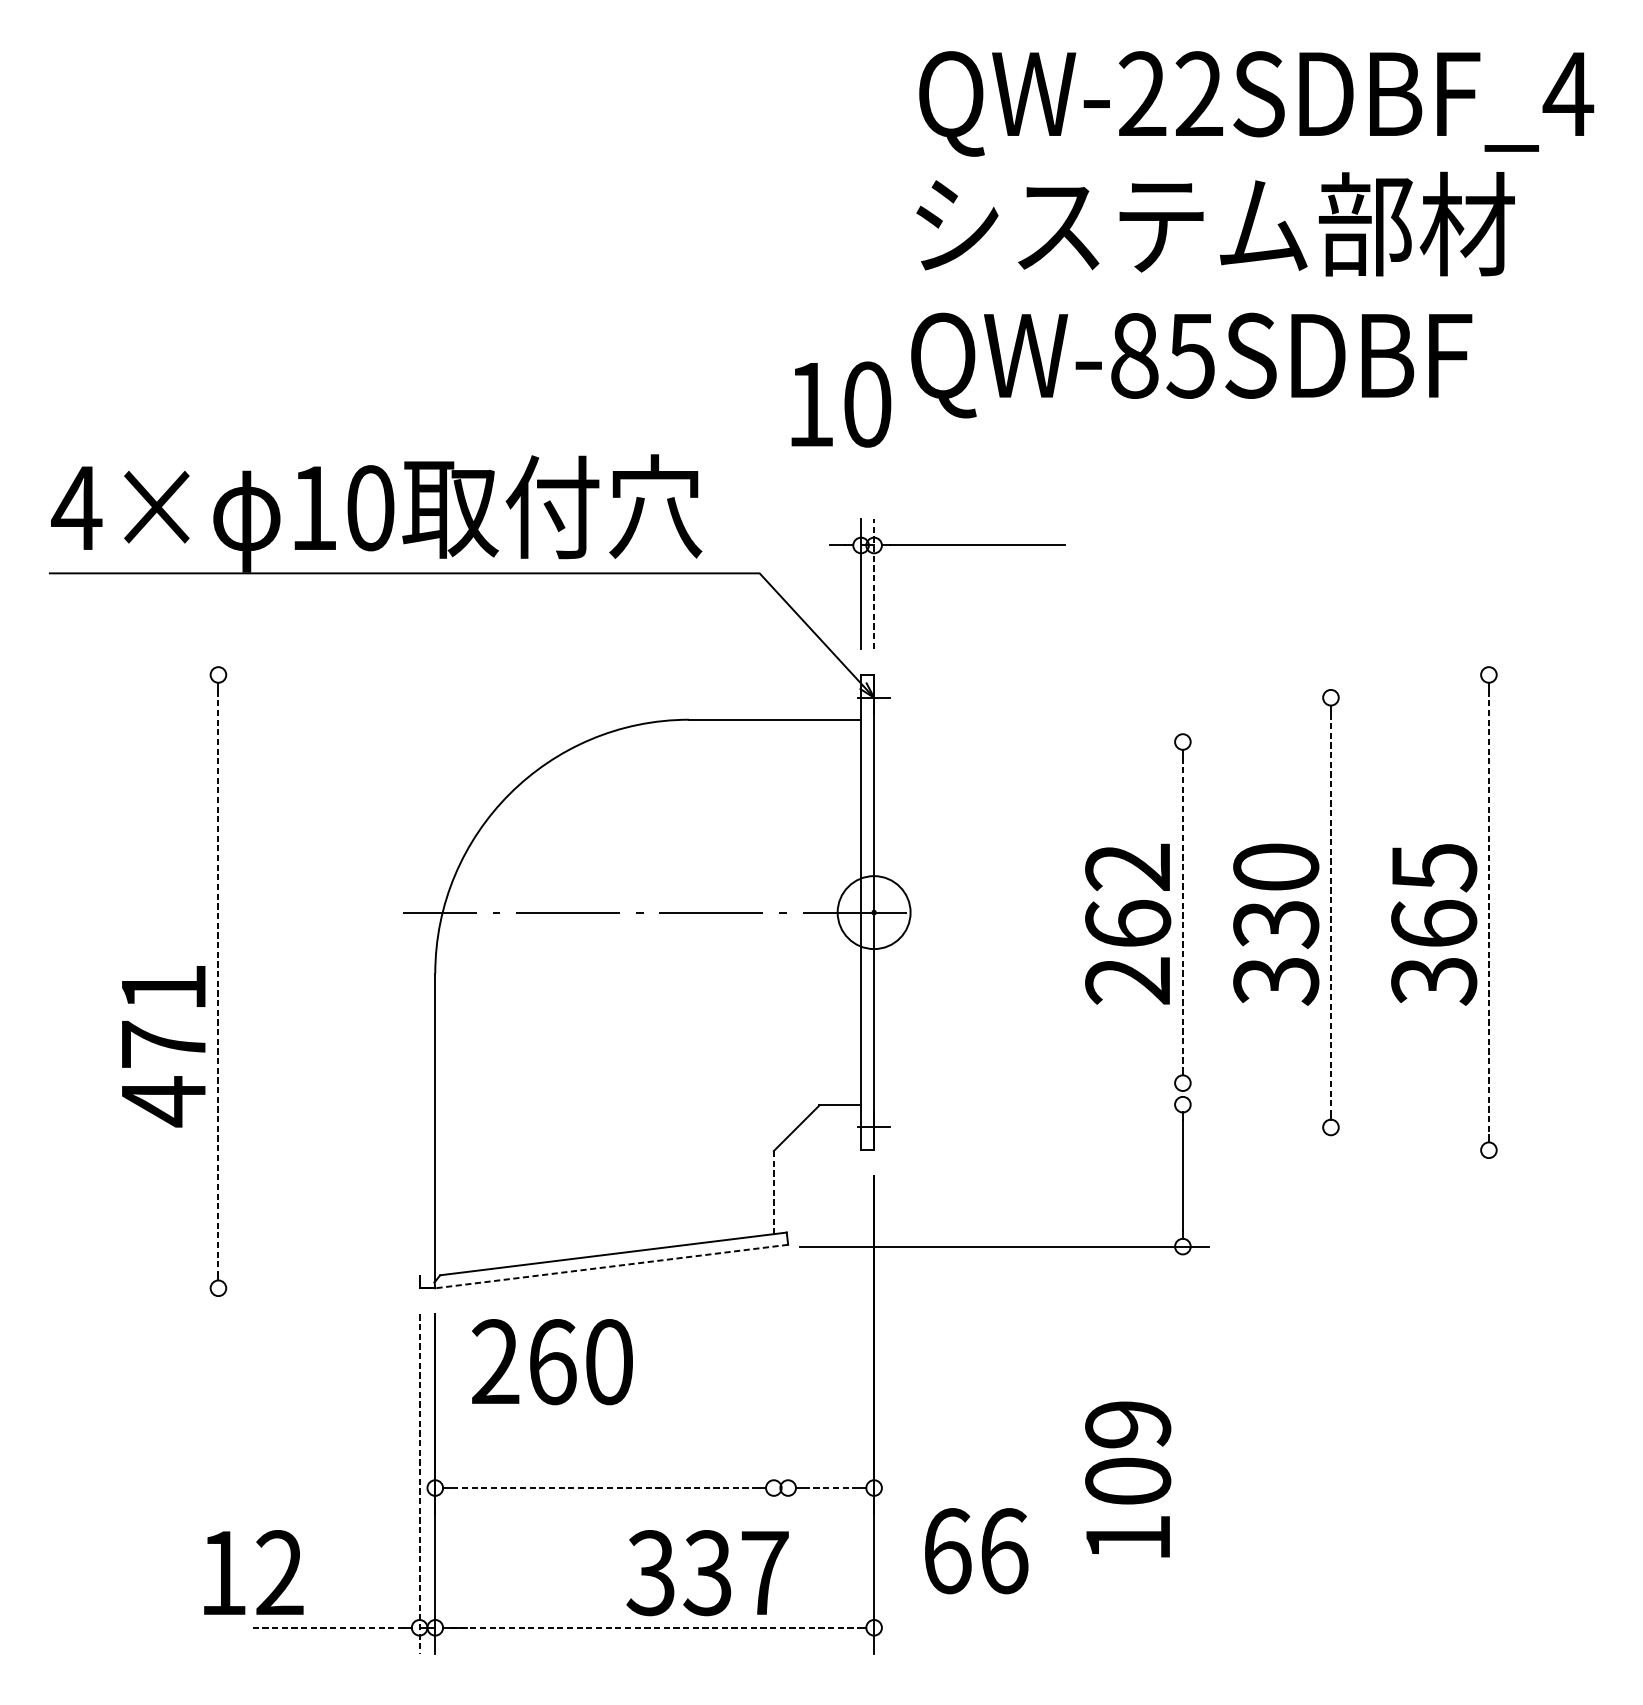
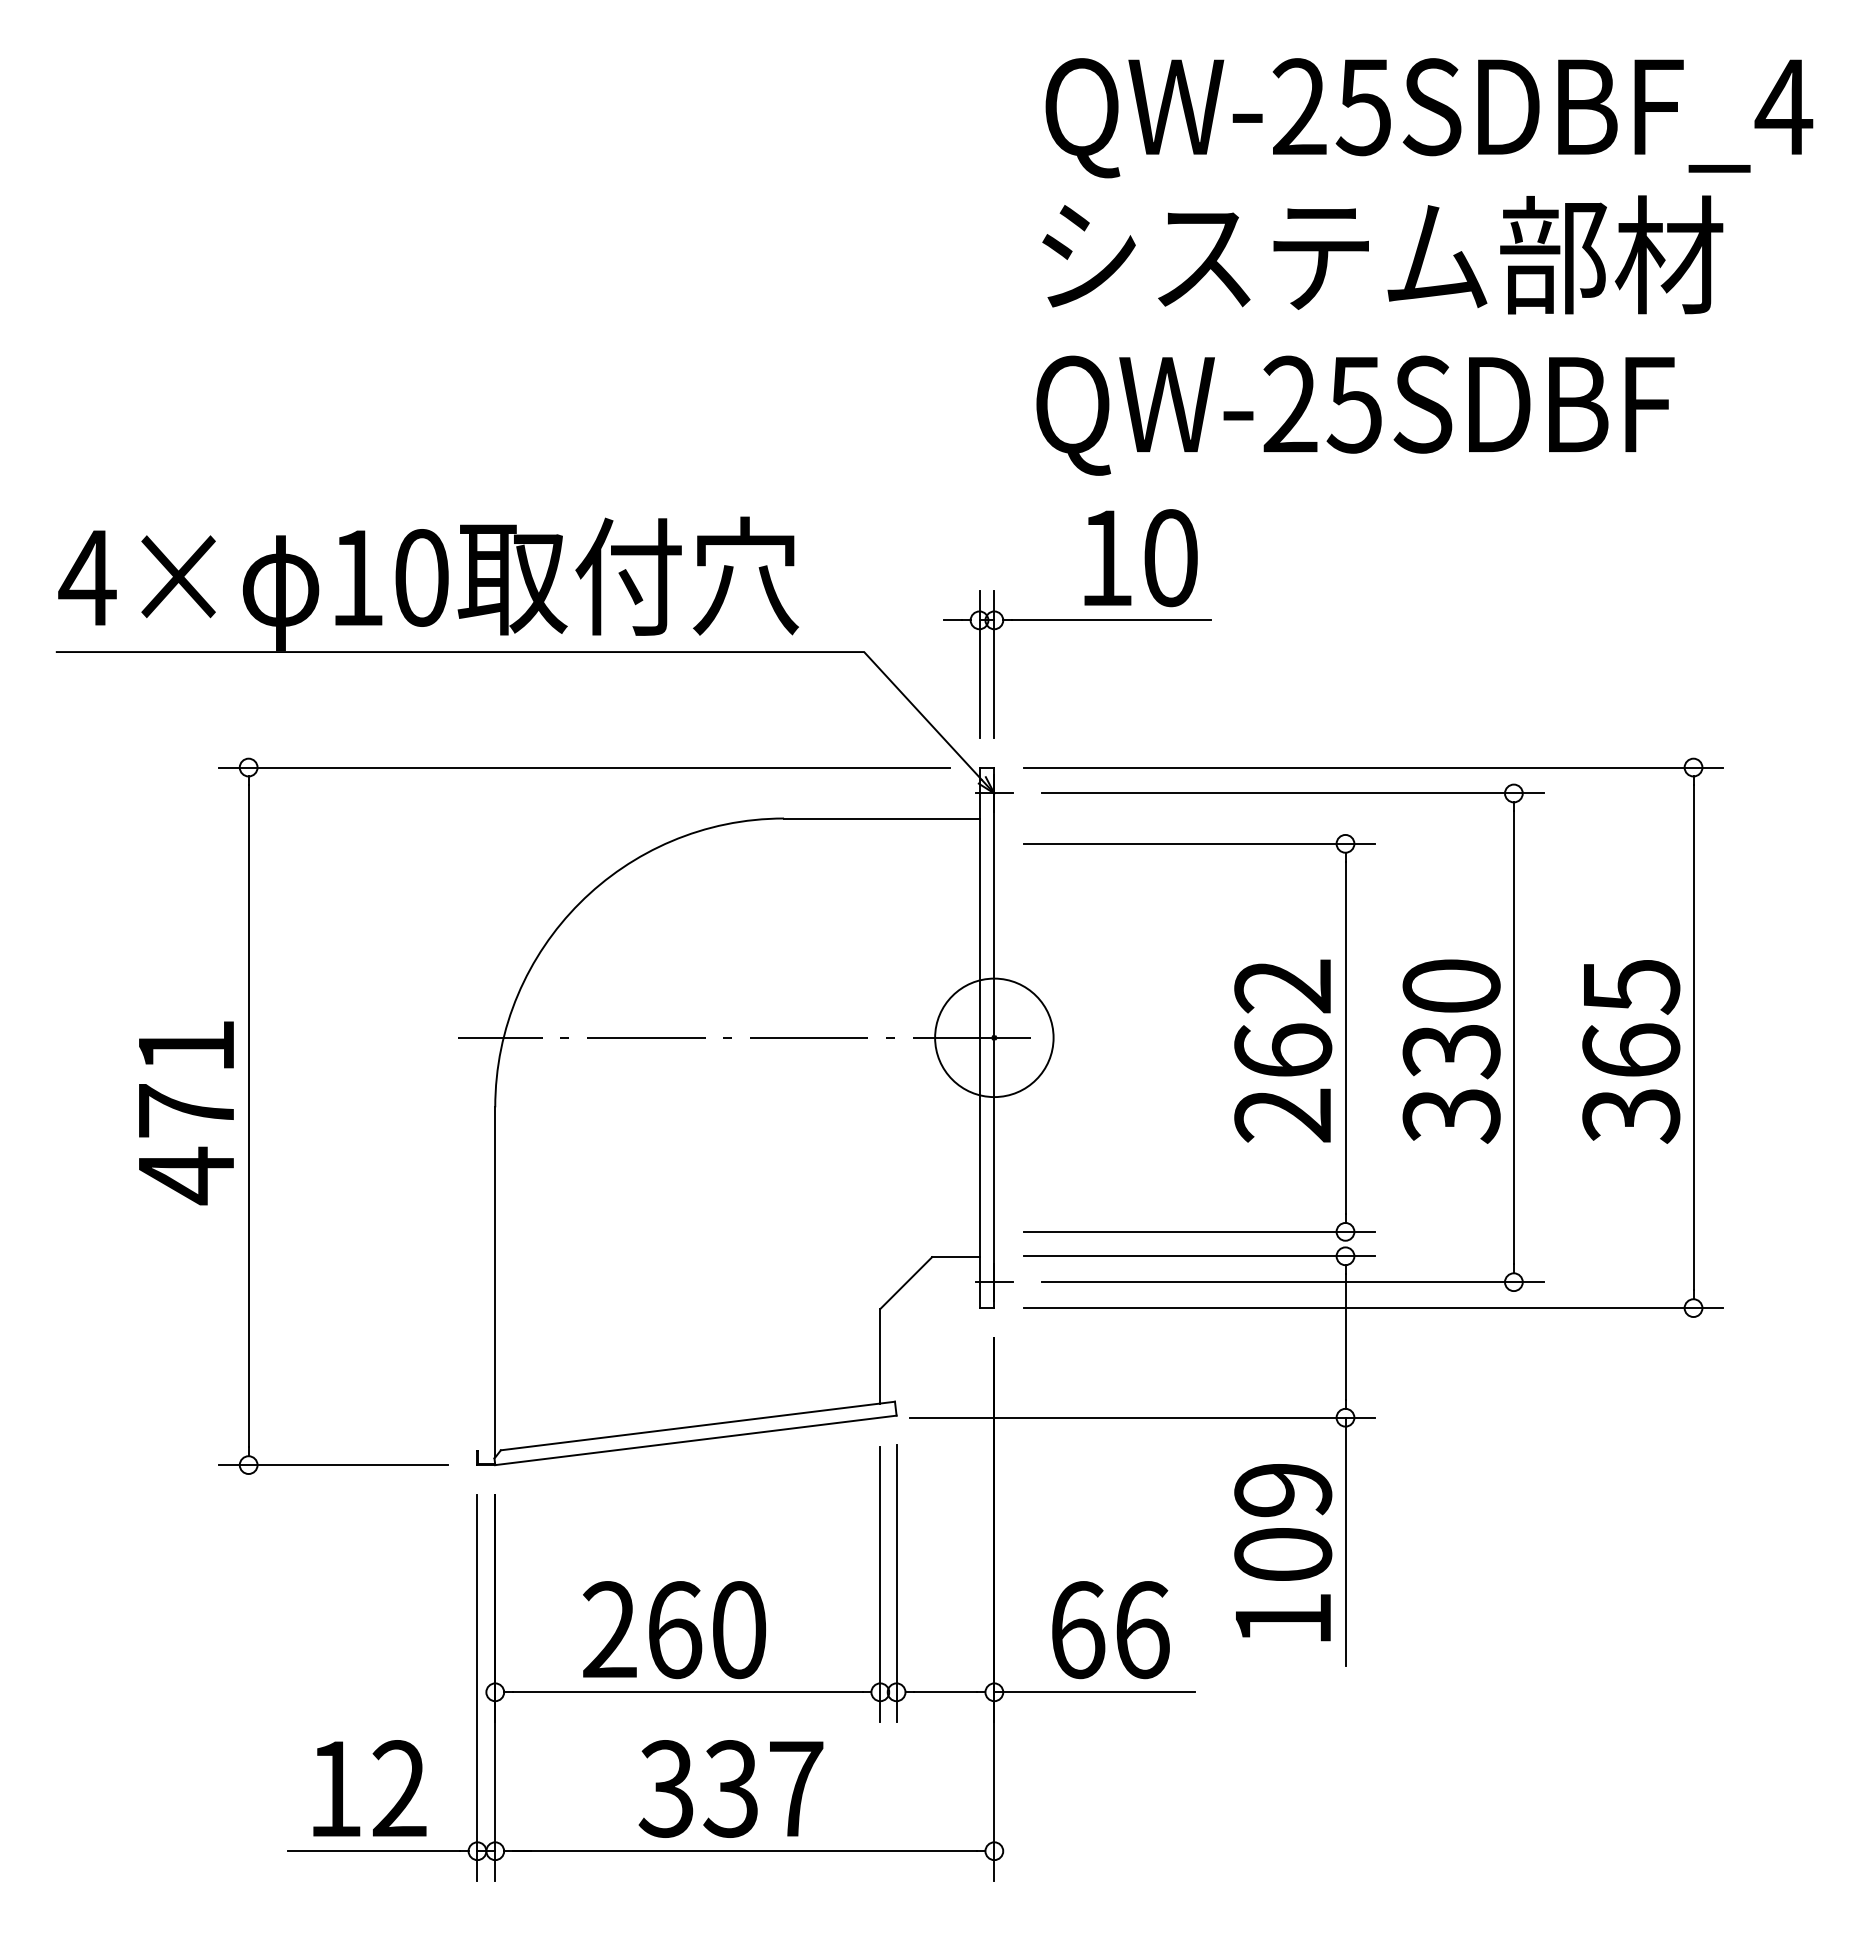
text: (1198, 94) -> (1363, 107), QW-22SDBF_4 -> QW-25SDBF_4
text: (1134, 355) -> (1290, 404), QW-85SDBF -> QW-25SDBF
text: (840, 404) -> (1140, 558), moved
line: (874, 584) -> (994, 664), dashed -> solid
line: (513, 674) -> (584, 767), added
line: (1207, 674) -> (1373, 767), added
line: (1136, 697) -> (1292, 793), added
line: (1054, 741) -> (1199, 843), added
circle: (874, 912) -> (994, 1037), size x1.43
line: (1330, 912) -> (1513, 1037), dashed -> solid
line: (1488, 912) -> (1693, 1037), dashed -> solid
line: (1182, 913) -> (1345, 1038), dashed -> solid
line: (218, 981) -> (248, 1116), dashed -> solid
text: (163, 1046) -> (186, 1113), moved
line: (1054, 1082) -> (1199, 1231), added
line: (1054, 1104) -> (1199, 1256), added
line: (1136, 1127) -> (1292, 1282), added
line: (1207, 1150) -> (1373, 1308), added
line: (774, 1192) -> (880, 1356), dashed -> solid
line: (611, 1266) -> (695, 1440), dashed -> solid
line: (293, 1288) -> (333, 1465), added
line: (1182, 1355) -> (1345, 1541), added
text: (552, 1362) -> (674, 1630), moved
line: (788, 1392) -> (896, 1583), added
line: (774, 1393) -> (880, 1584), added
text: (1128, 1479) -> (1283, 1552), moved
line: (419, 1484) -> (477, 1688), dashed -> solid
line: (604, 1488) -> (687, 1692), dashed -> solid
line: (831, 1488) -> (945, 1692), dashed -> solid
line: (962, 1488) -> (1094, 1692), added
text: (976, 1551) -> (1110, 1630), moved
text: (253, 1572) -> (369, 1788), moved
text: (707, 1572) -> (730, 1788), moved
line: (329, 1628) -> (374, 1851), dashed -> solid
line: (654, 1628) -> (744, 1851), dashed -> solid

